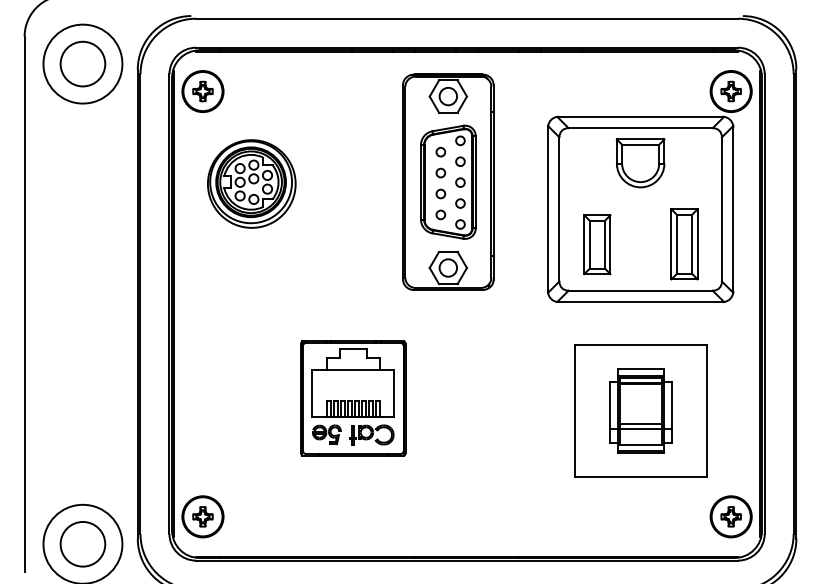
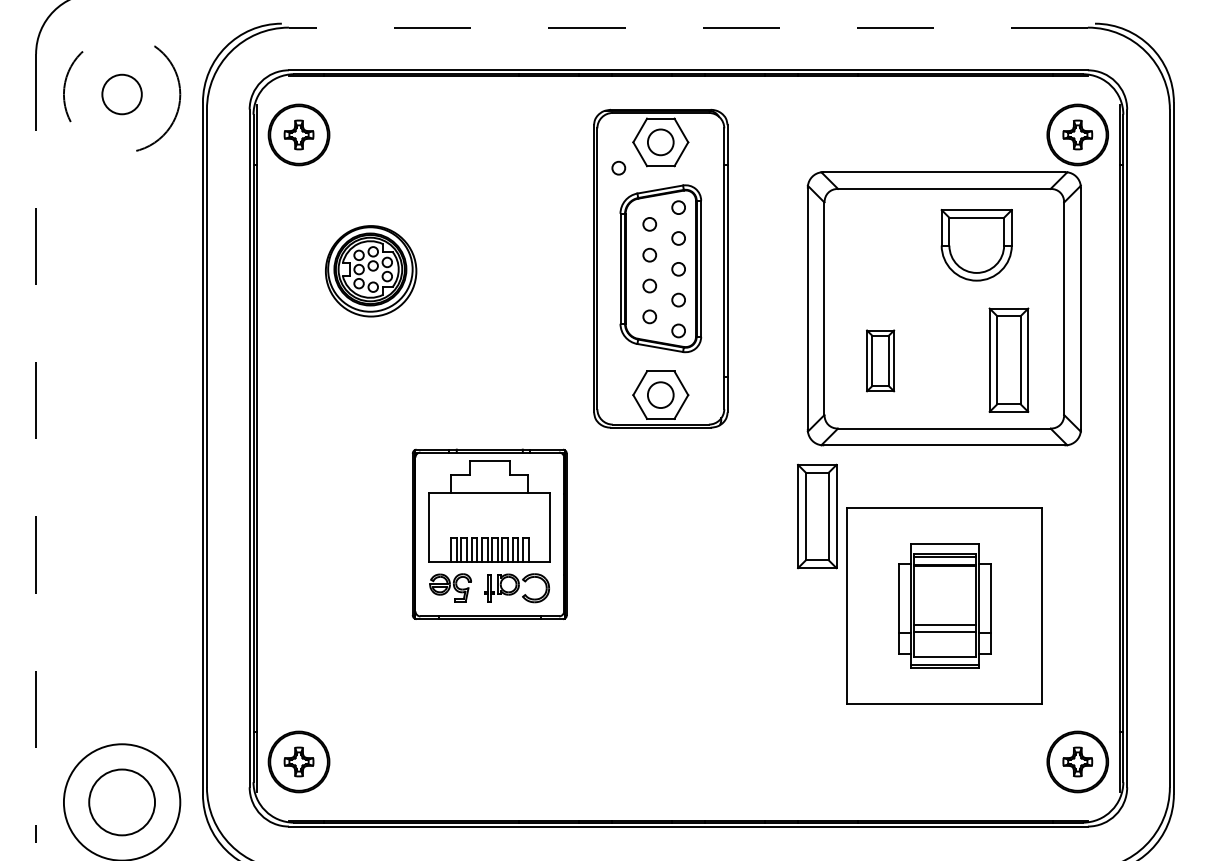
line: (467, 18) -> (689, 27), solid -> dashed
circle: (82, 63) -> (121, 93), size x0.6
circle: (82, 63) -> (121, 93), solid -> dashed
circle: (419, 113) -> (618, 167), added
part: (640, 163) -> (976, 245), moved
part: (251, 183) -> (370, 270), size x0.7
part: (597, 244) -> (880, 360), size x0.7
line: (24, 304) -> (35, 448), solid -> dashed
part: (554, 350) -> (817, 516), added
part: (353, 398) -> (490, 534), moved

